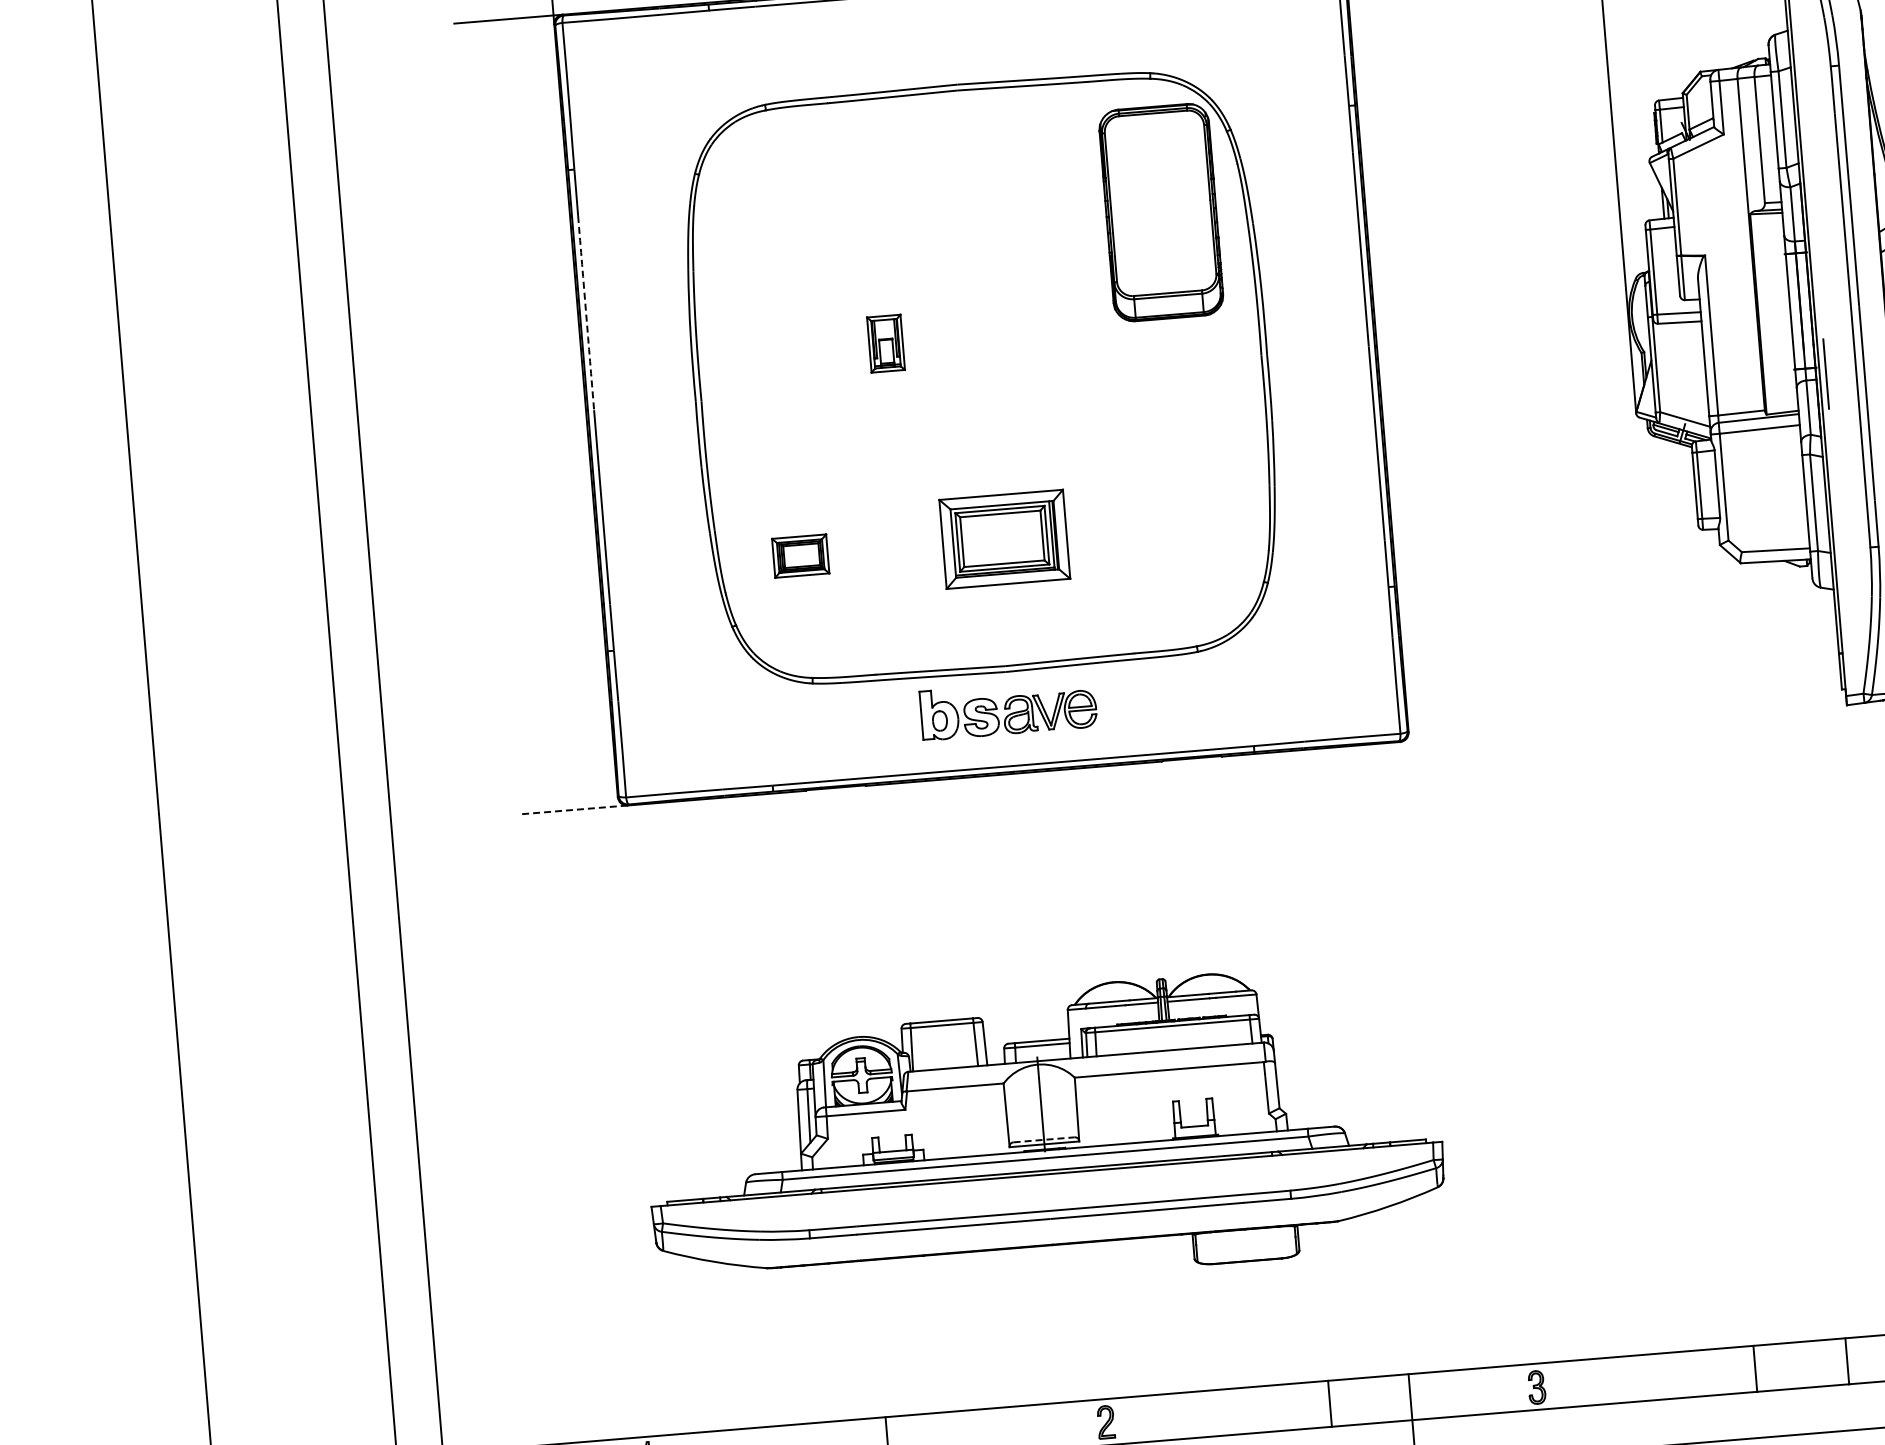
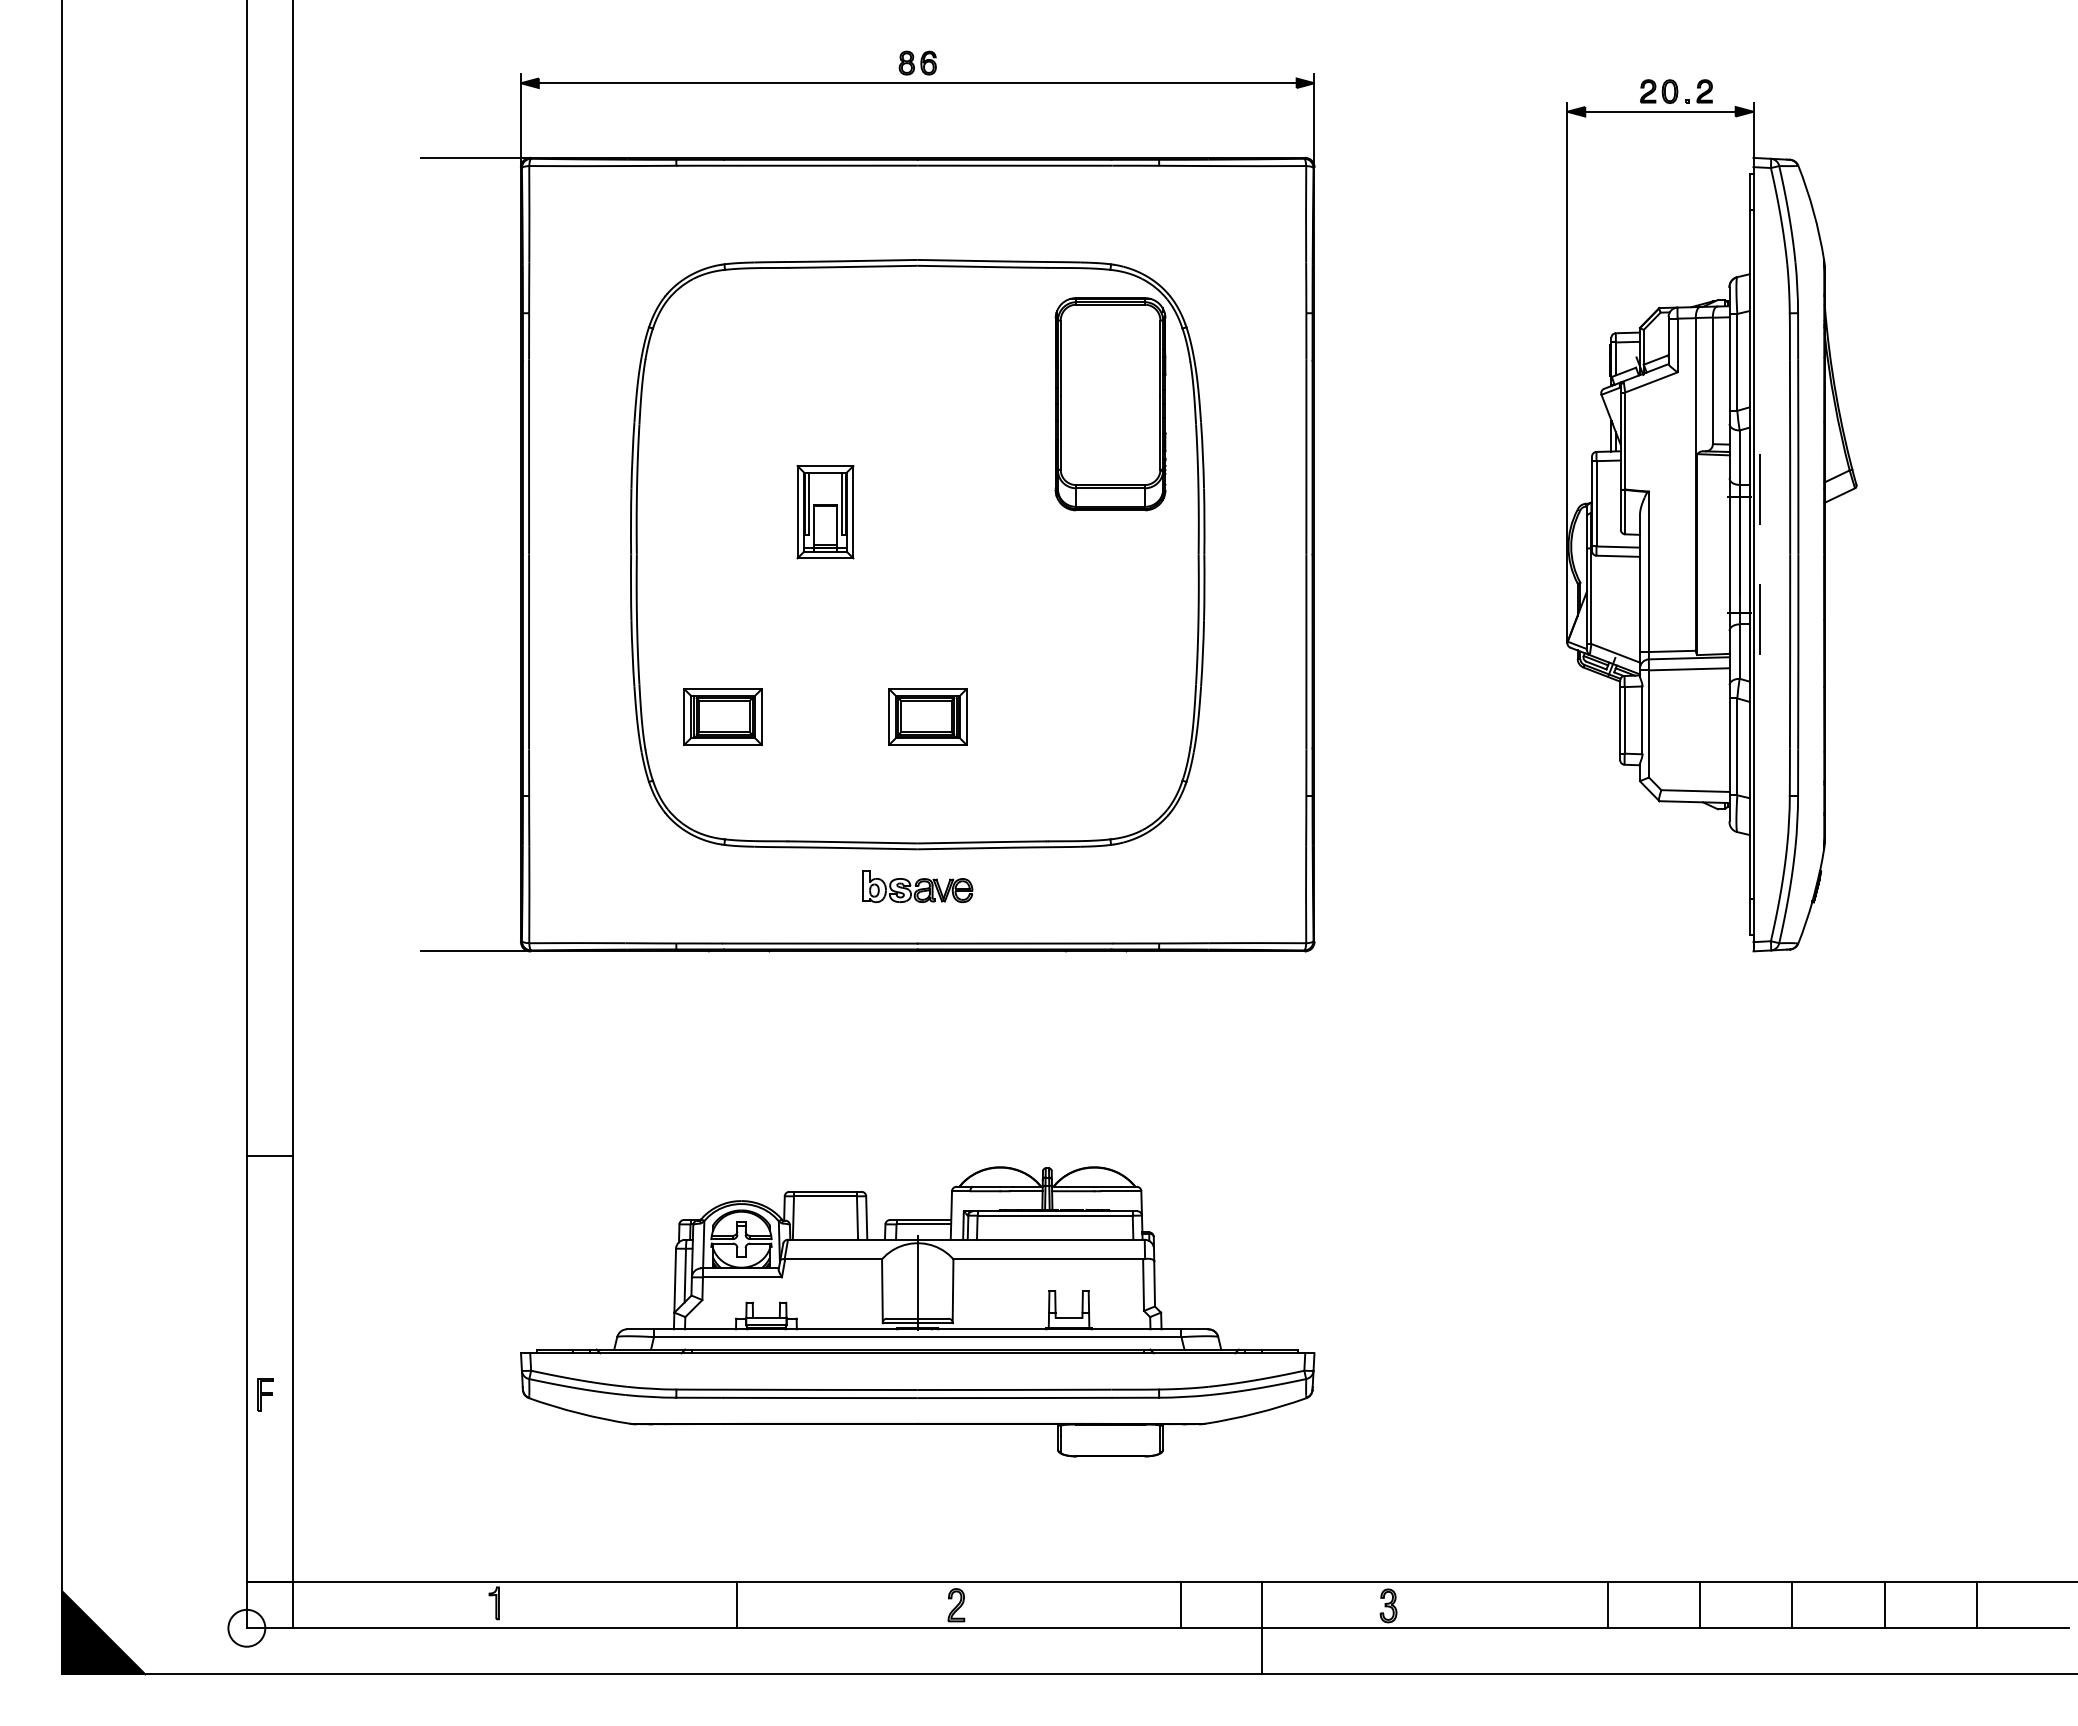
line: (1815, 244) -> (1759, 489), added
arc: (586, 313) -> (529, 457), dashed -> solid
part: (886, 343) -> (825, 512), size x1.67
part: (1004, 538) -> (927, 716), size x0.62
part: (800, 555) -> (722, 716), size x1.43
part: (1008, 709) -> (917, 886), size x0.62
line: (573, 810) -> (475, 951), dashed -> solid
line: (384, 1031) -> (269, 1156), added
line: (1043, 1139) -> (917, 1318), dashed -> solid
part: (400, 1268) -> (265, 1394), added

